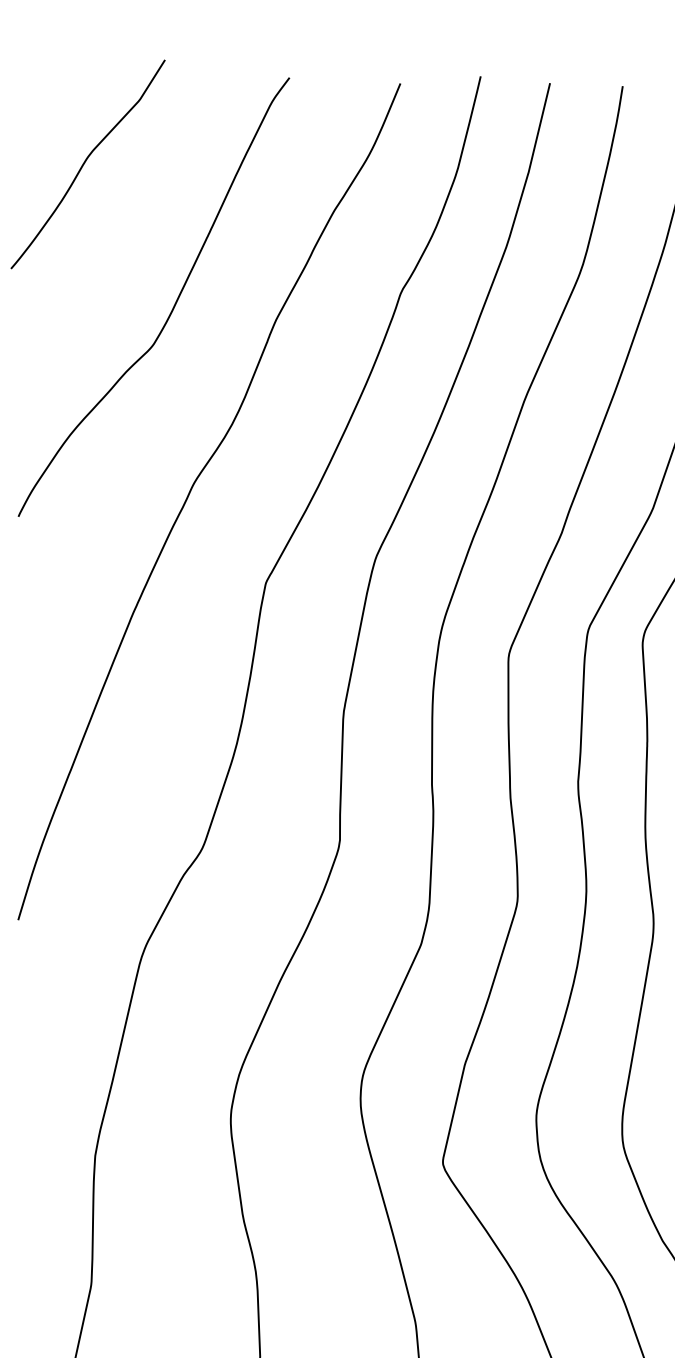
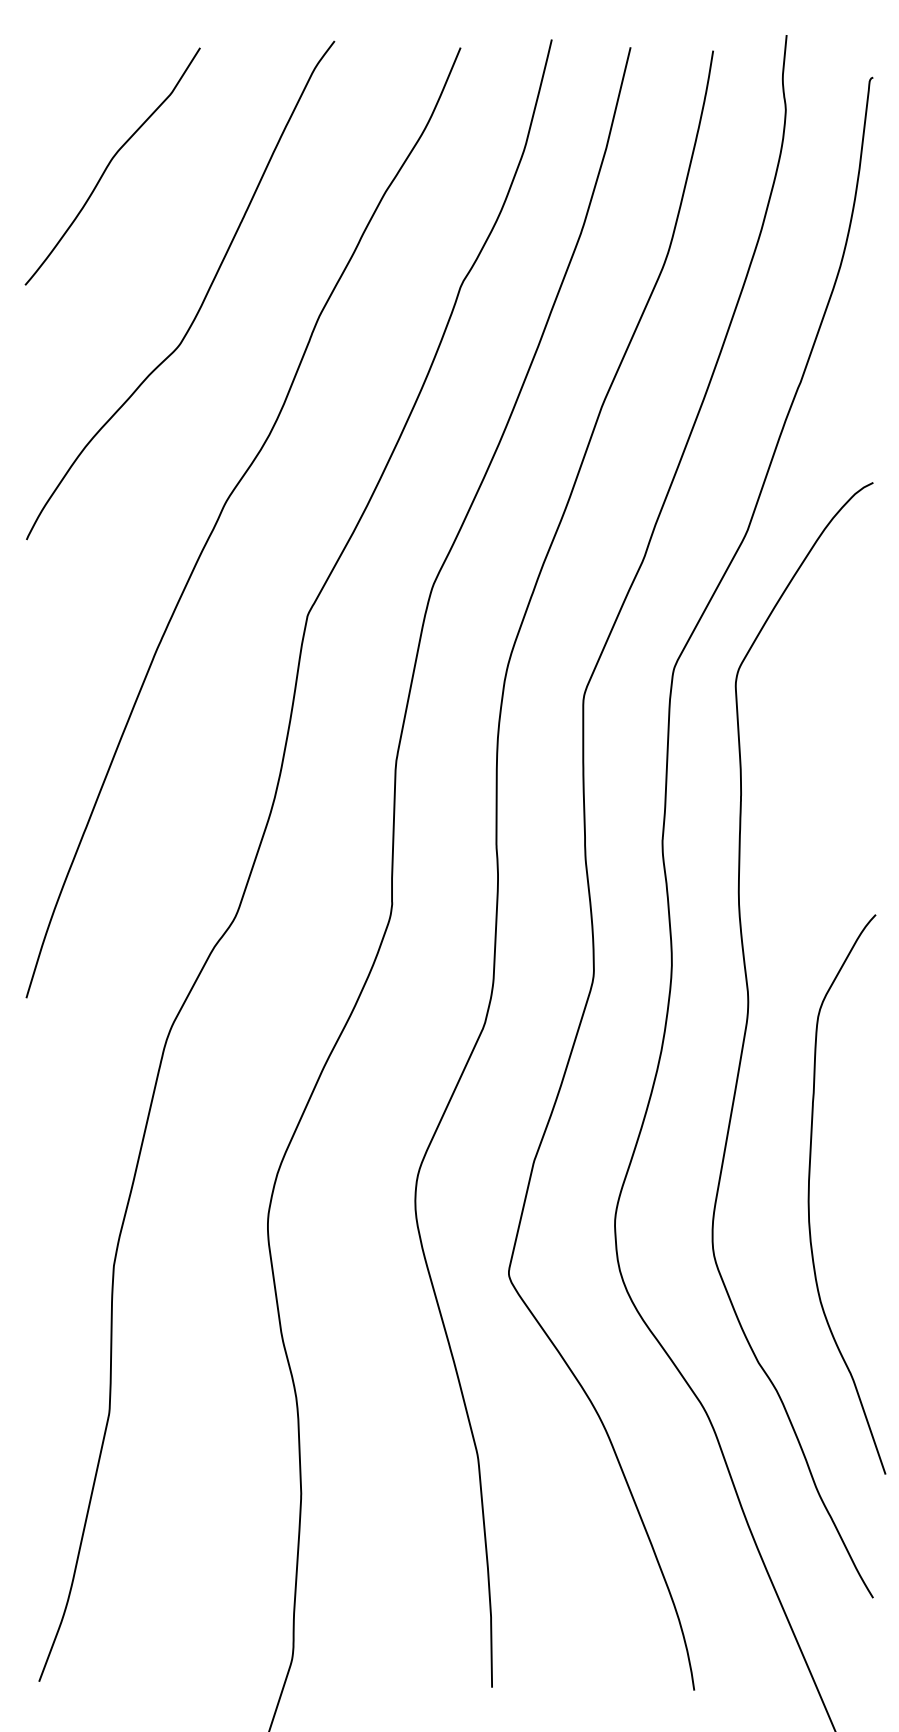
curve: (85, 163) -> (109, 165), moved

